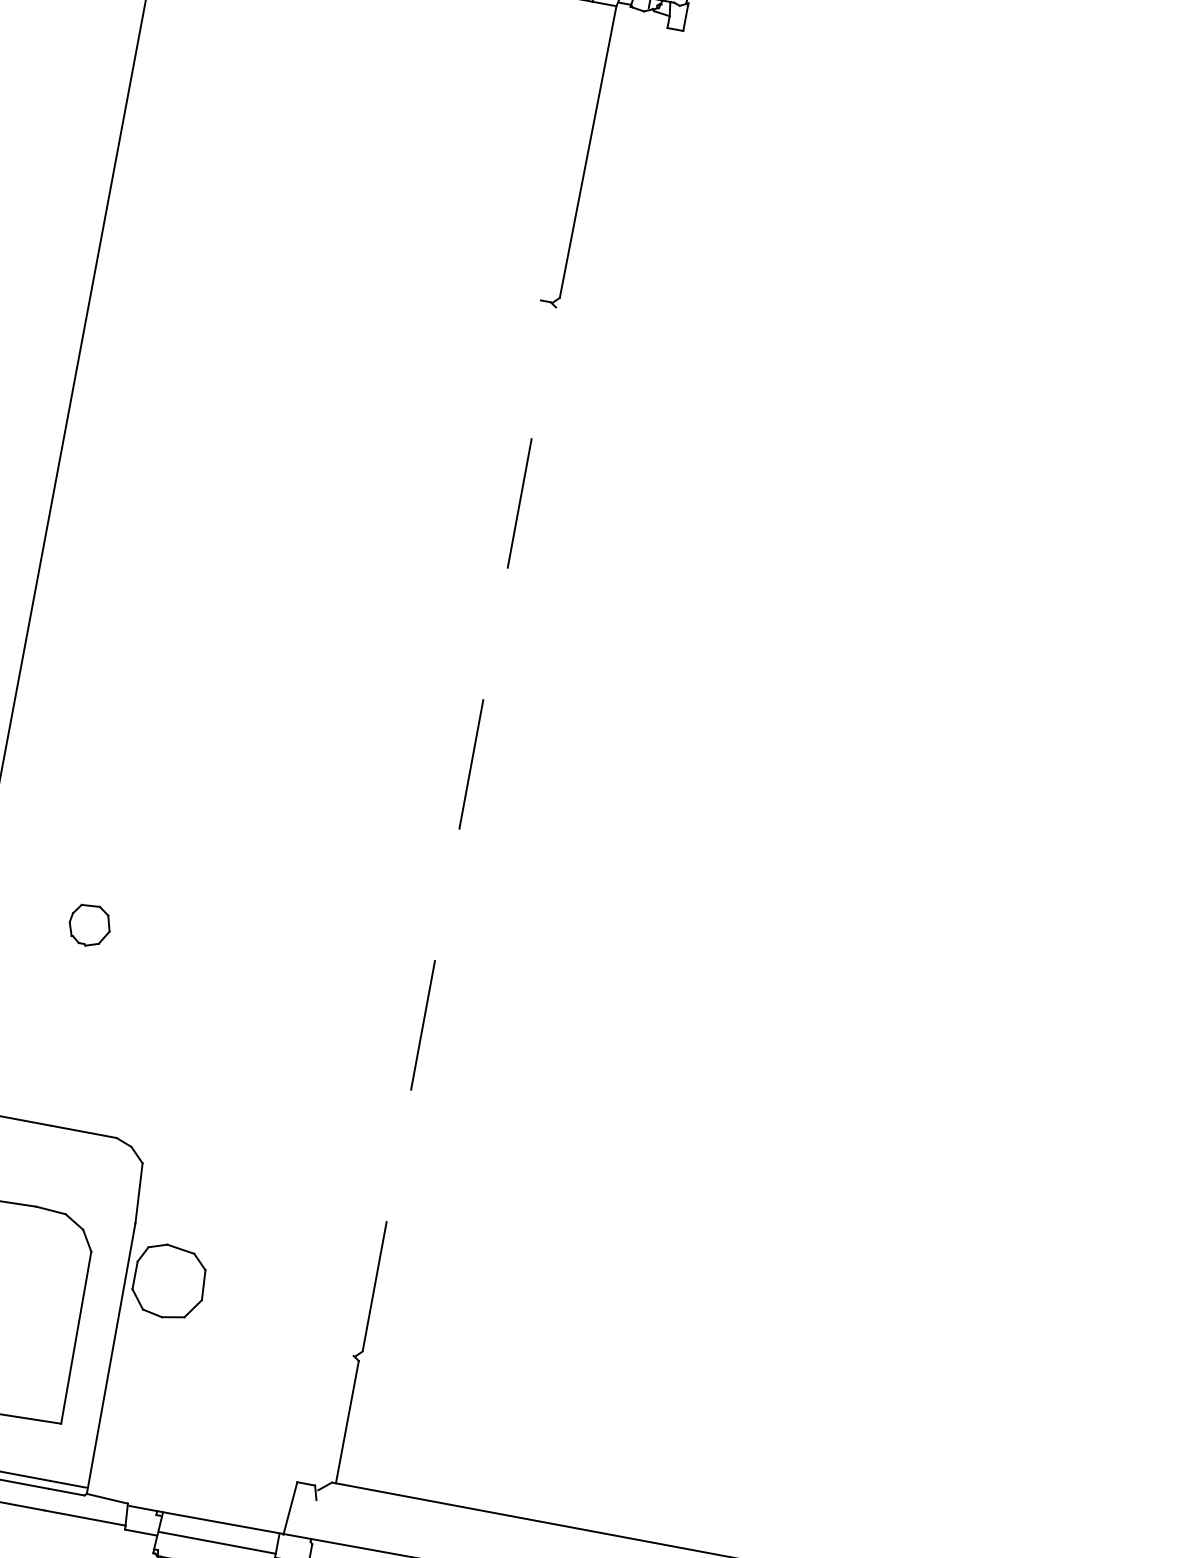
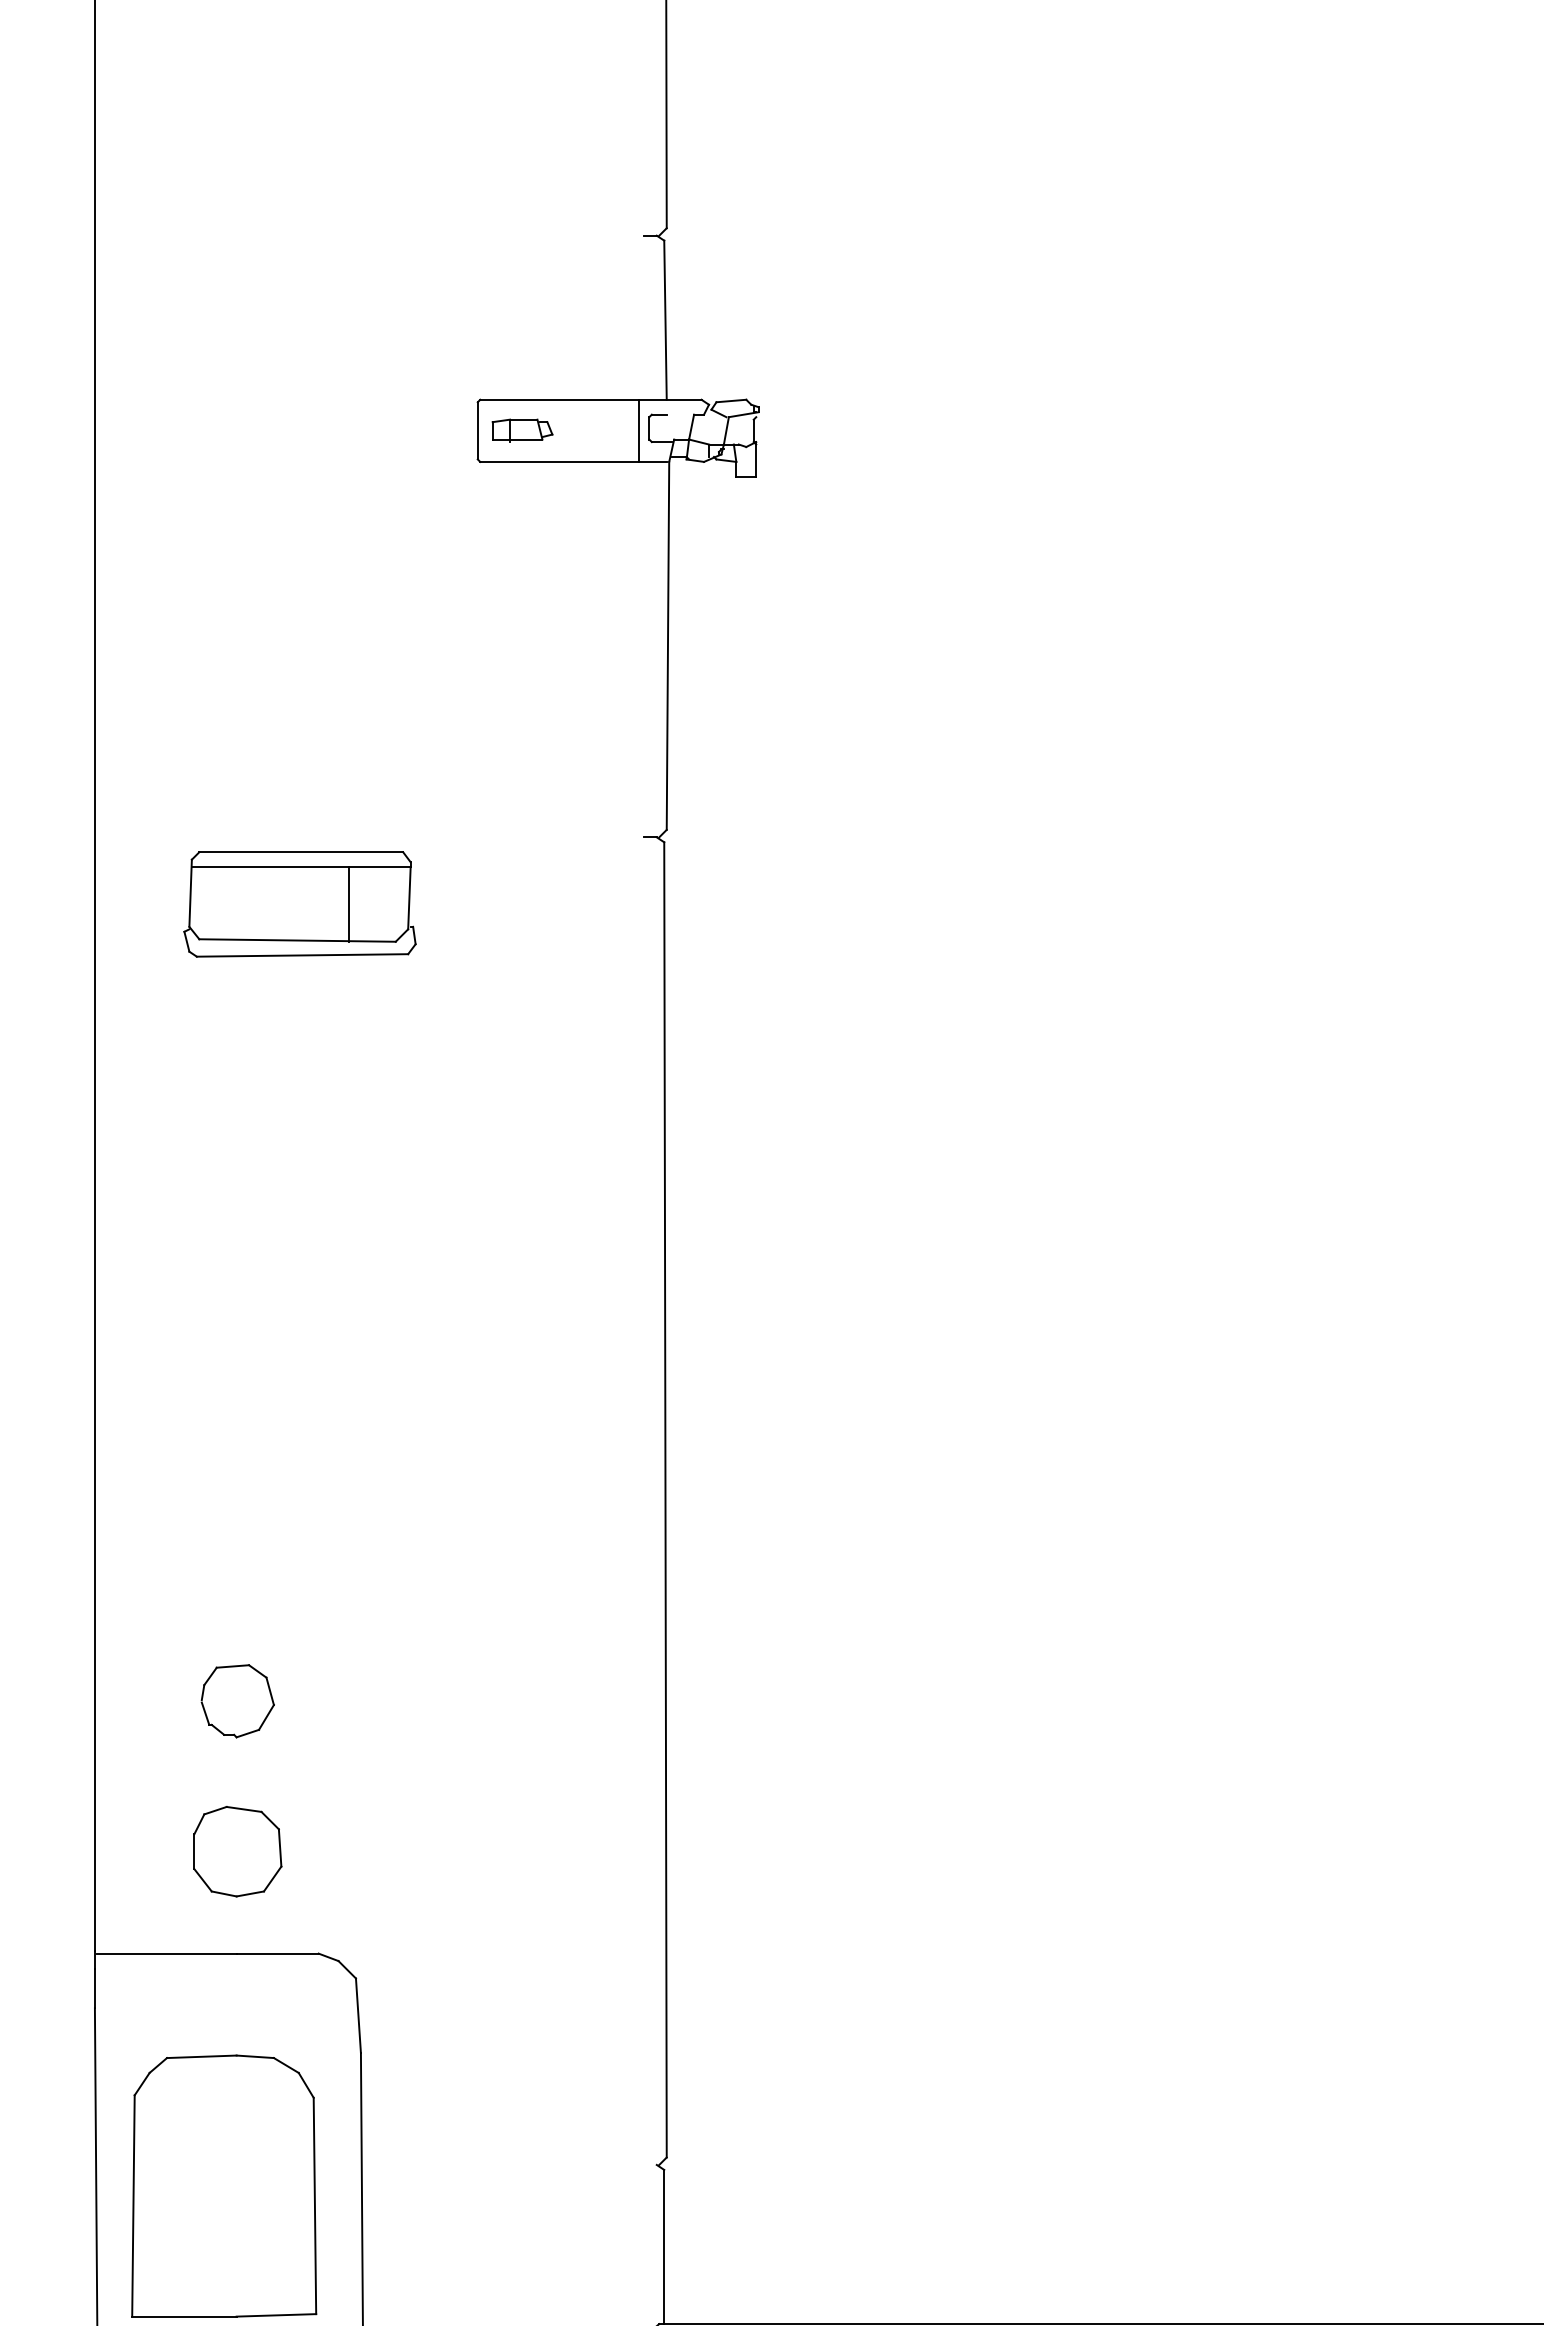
part: (257, 302) -> (299, 904), added
line: (459, 829) -> (665, 1499), dashed -> solid
part: (89, 925) -> (237, 1701), size x1.43
part: (169, 1281) -> (237, 1851), moved

